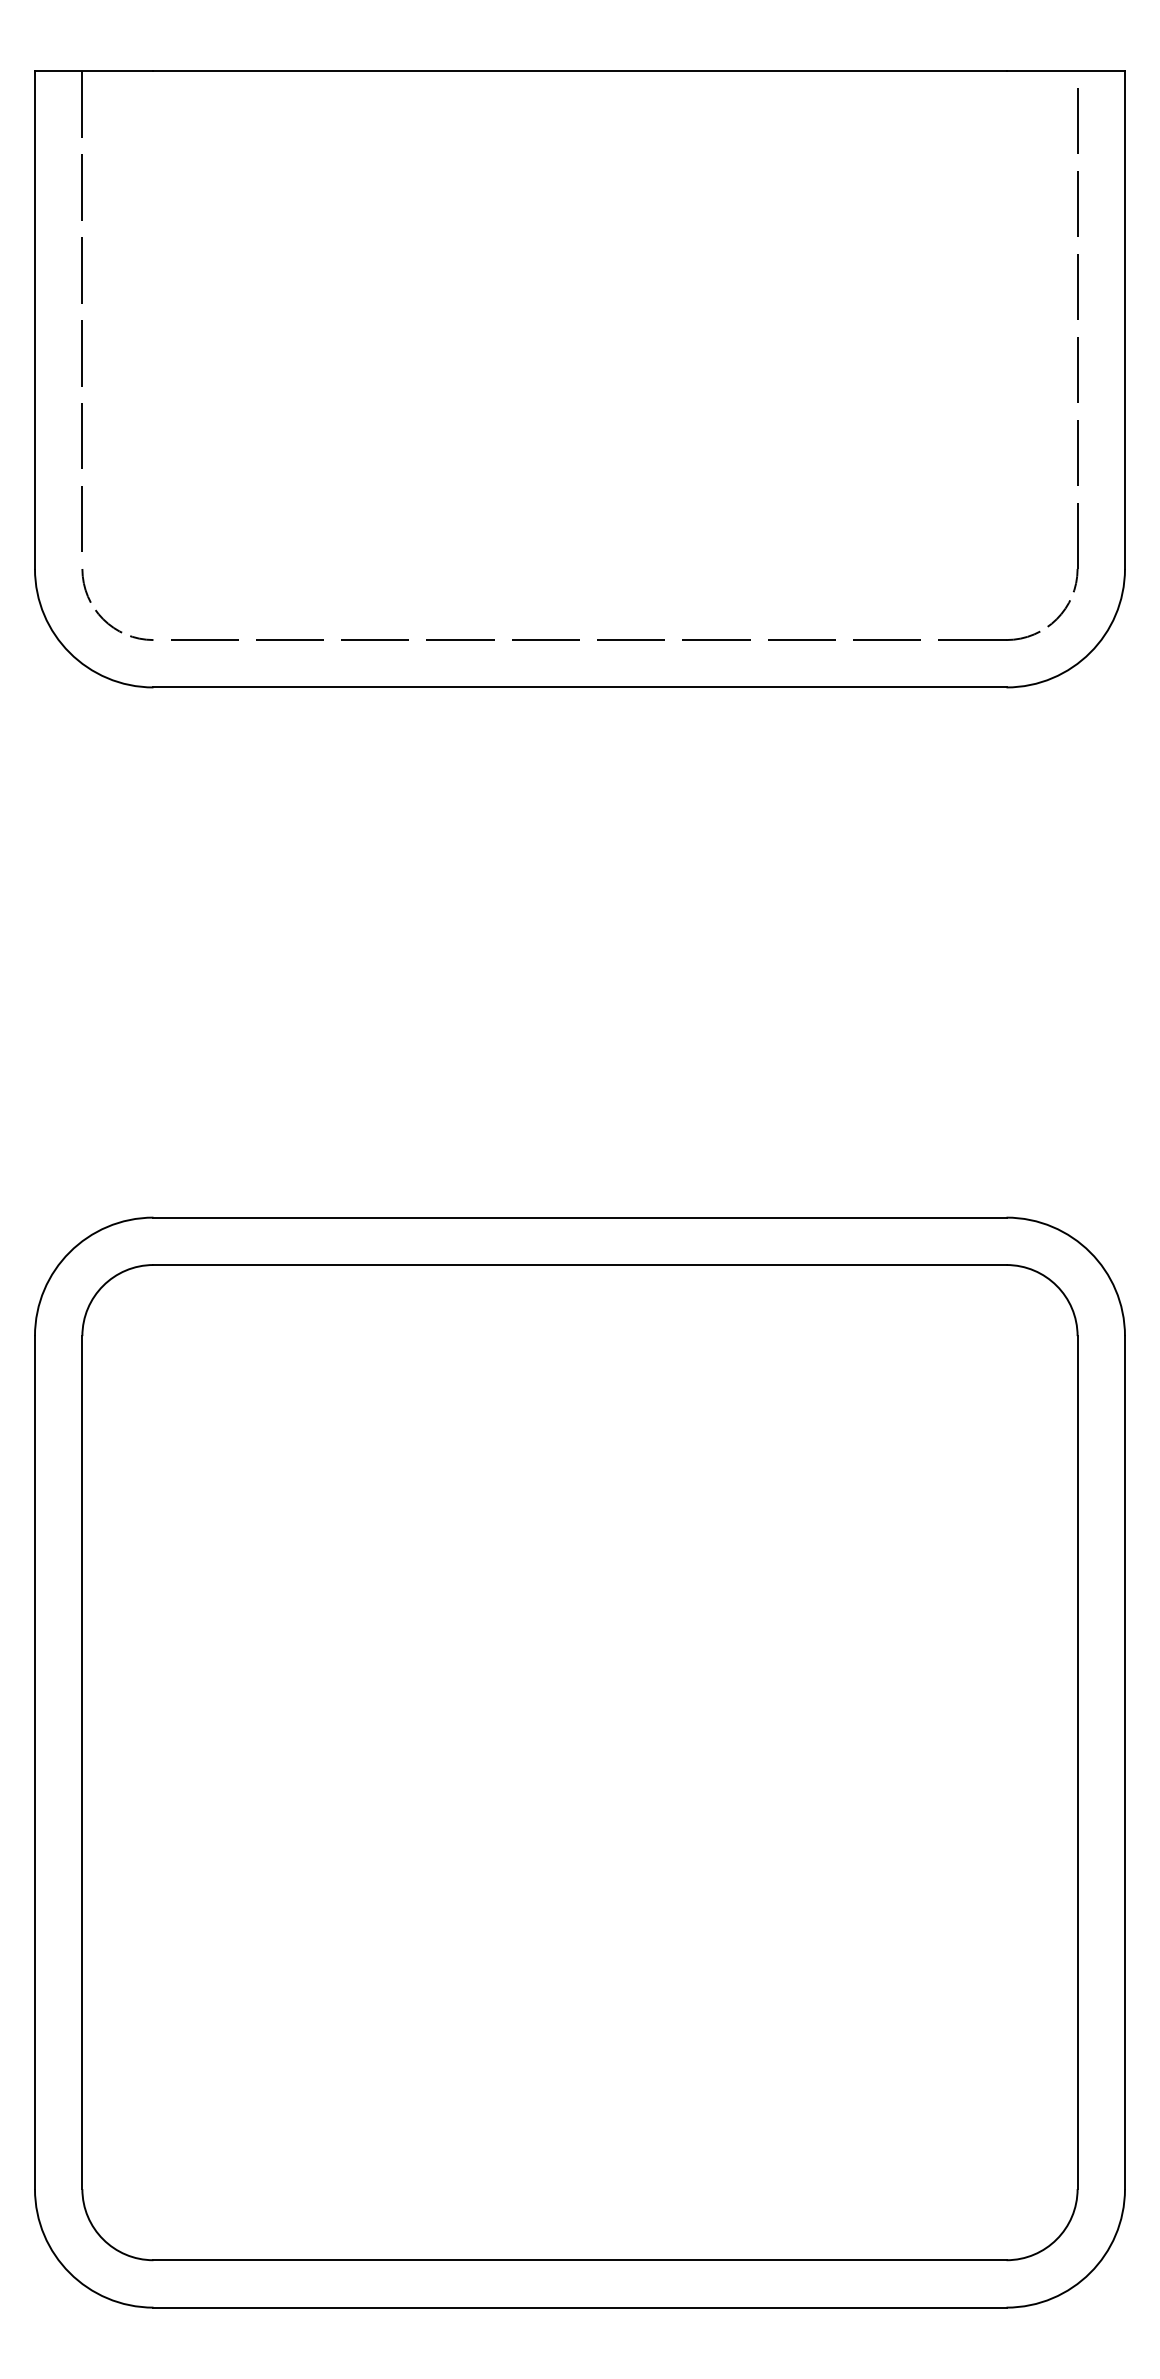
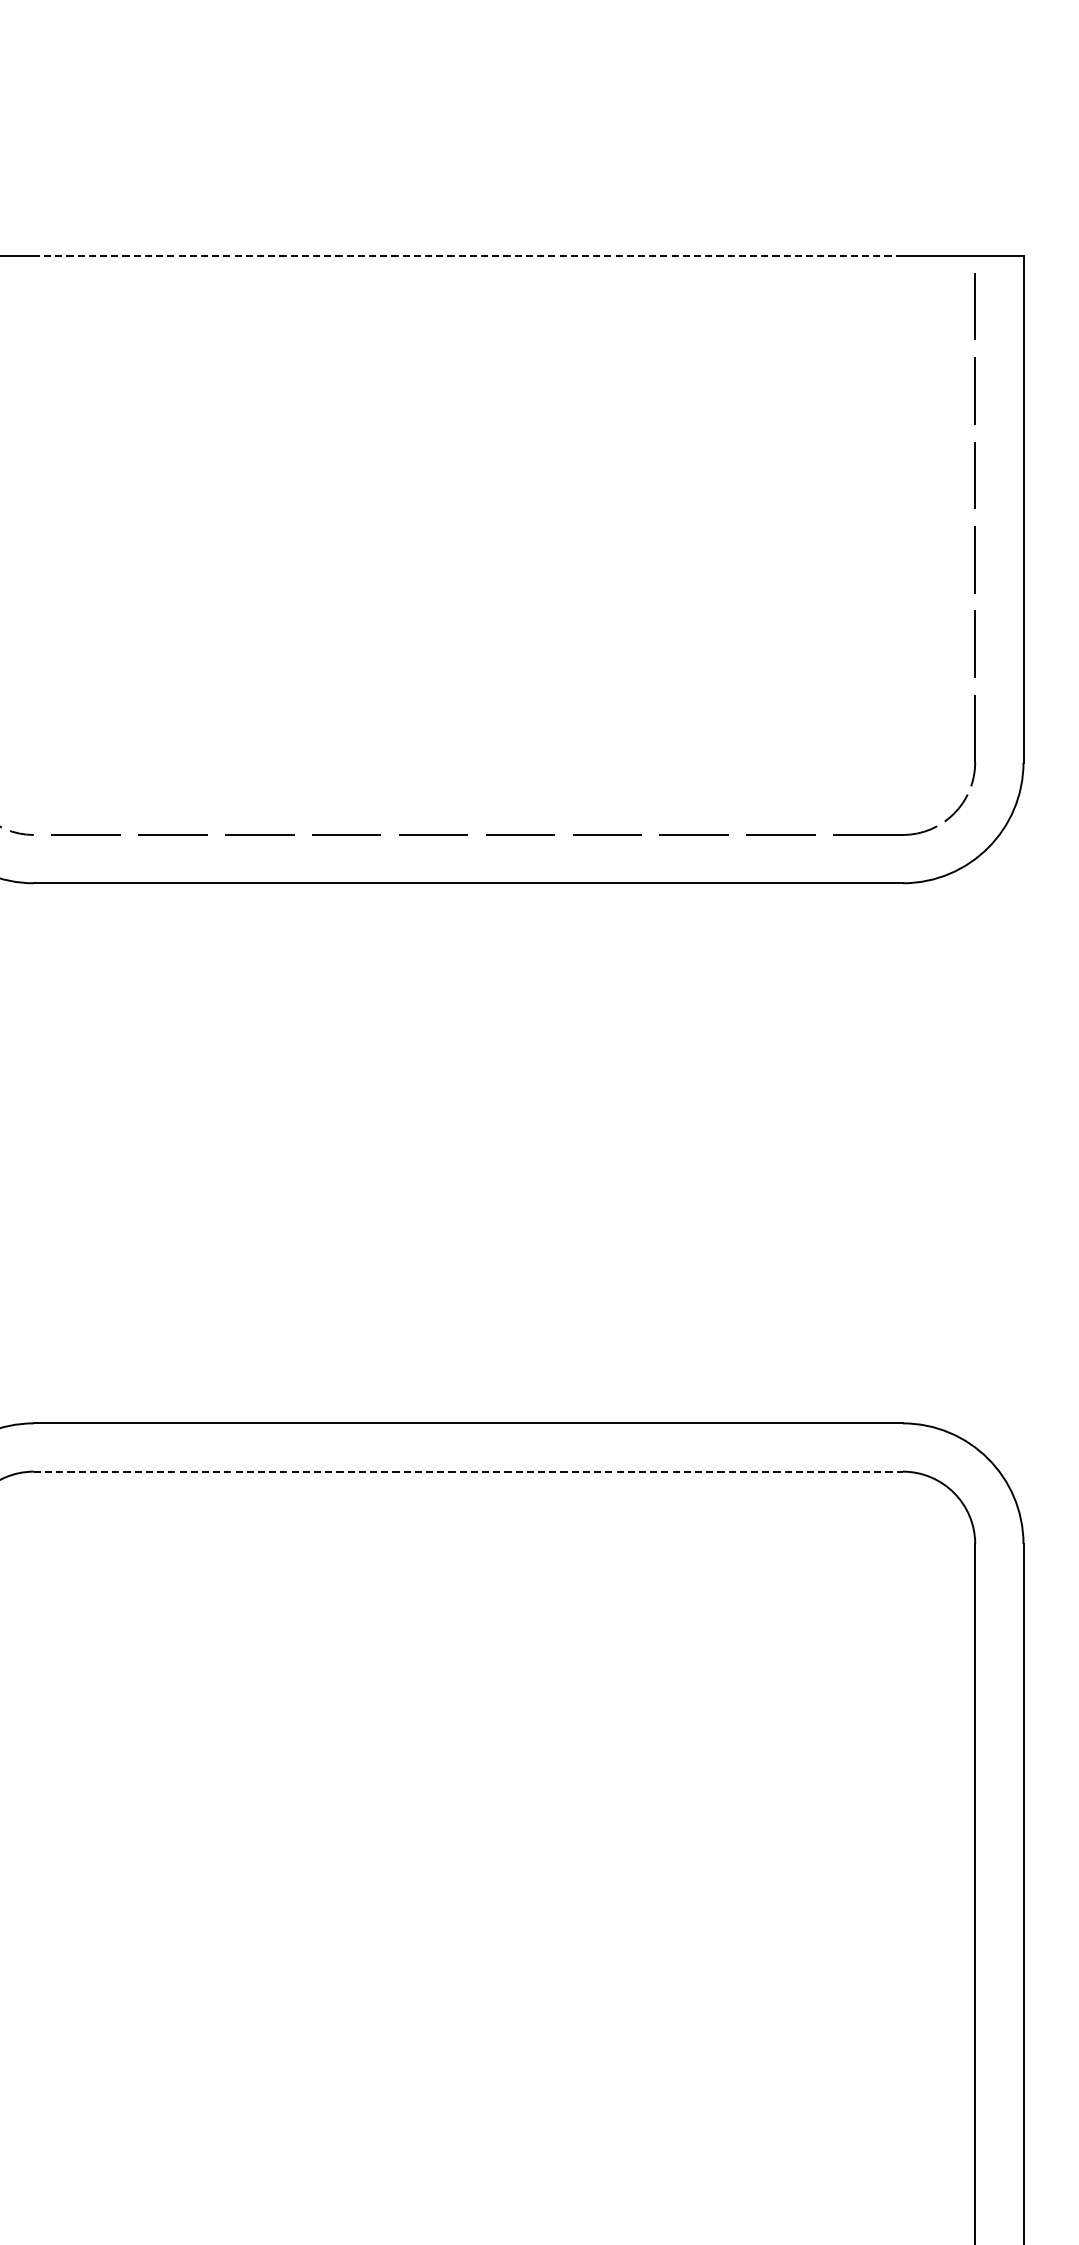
line: (579, 71) -> (467, 255), solid -> dashed
line: (579, 1265) -> (467, 1472), solid -> dashed

